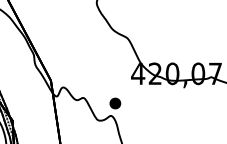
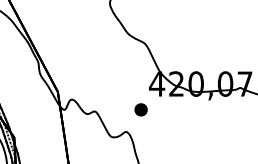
part: (114, 103) -> (140, 109), moved

